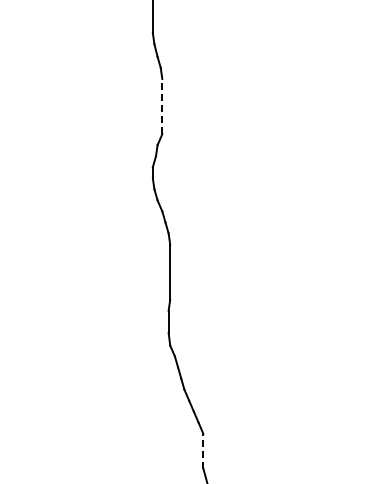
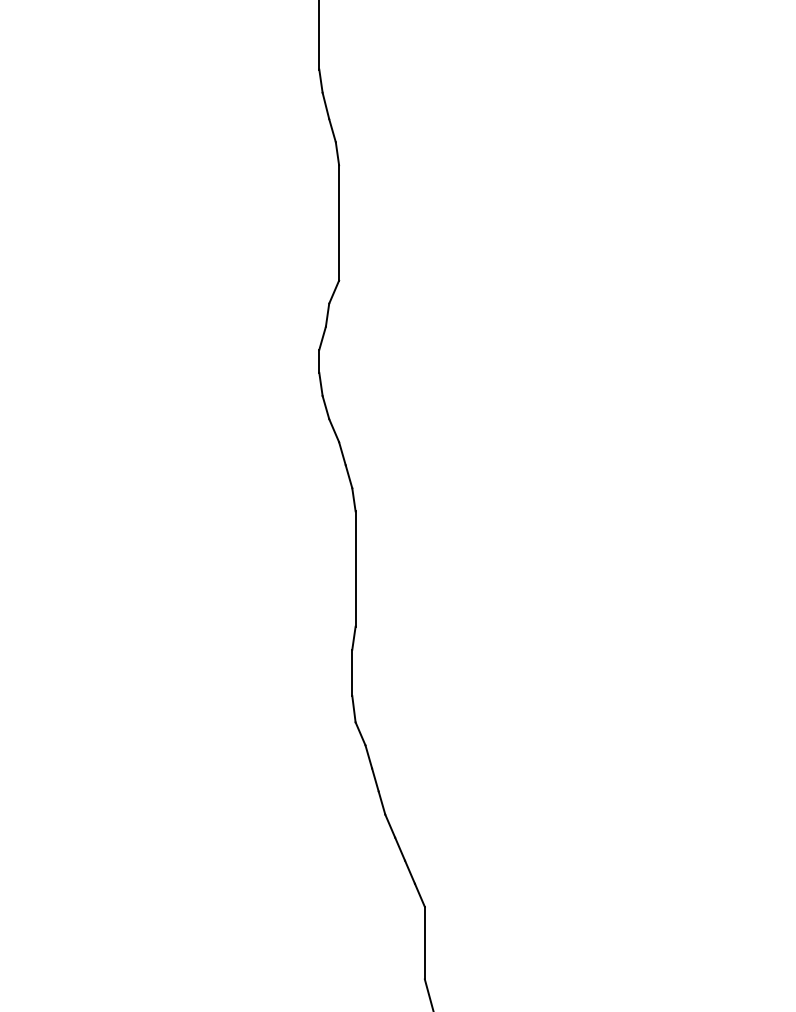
line: (162, 106) -> (339, 222), dashed -> solid
line: (203, 450) -> (425, 941), dashed -> solid

